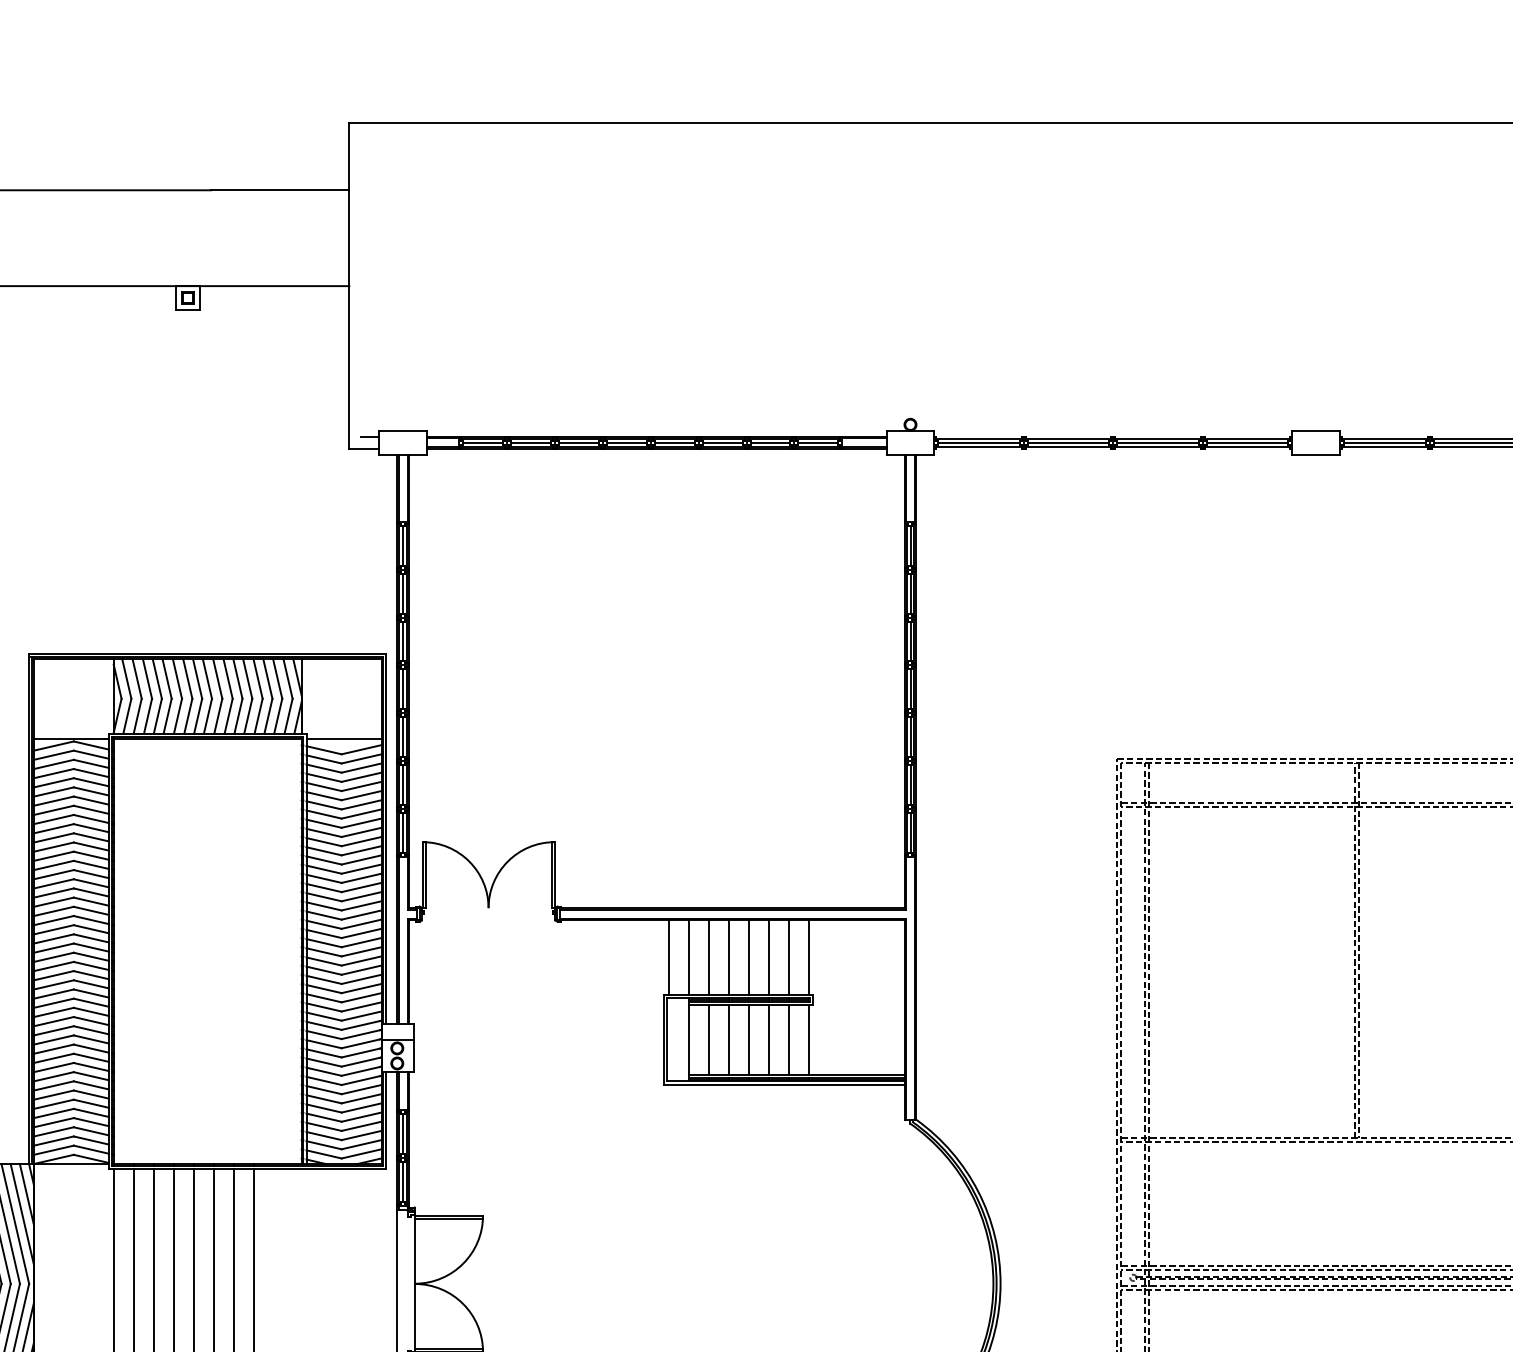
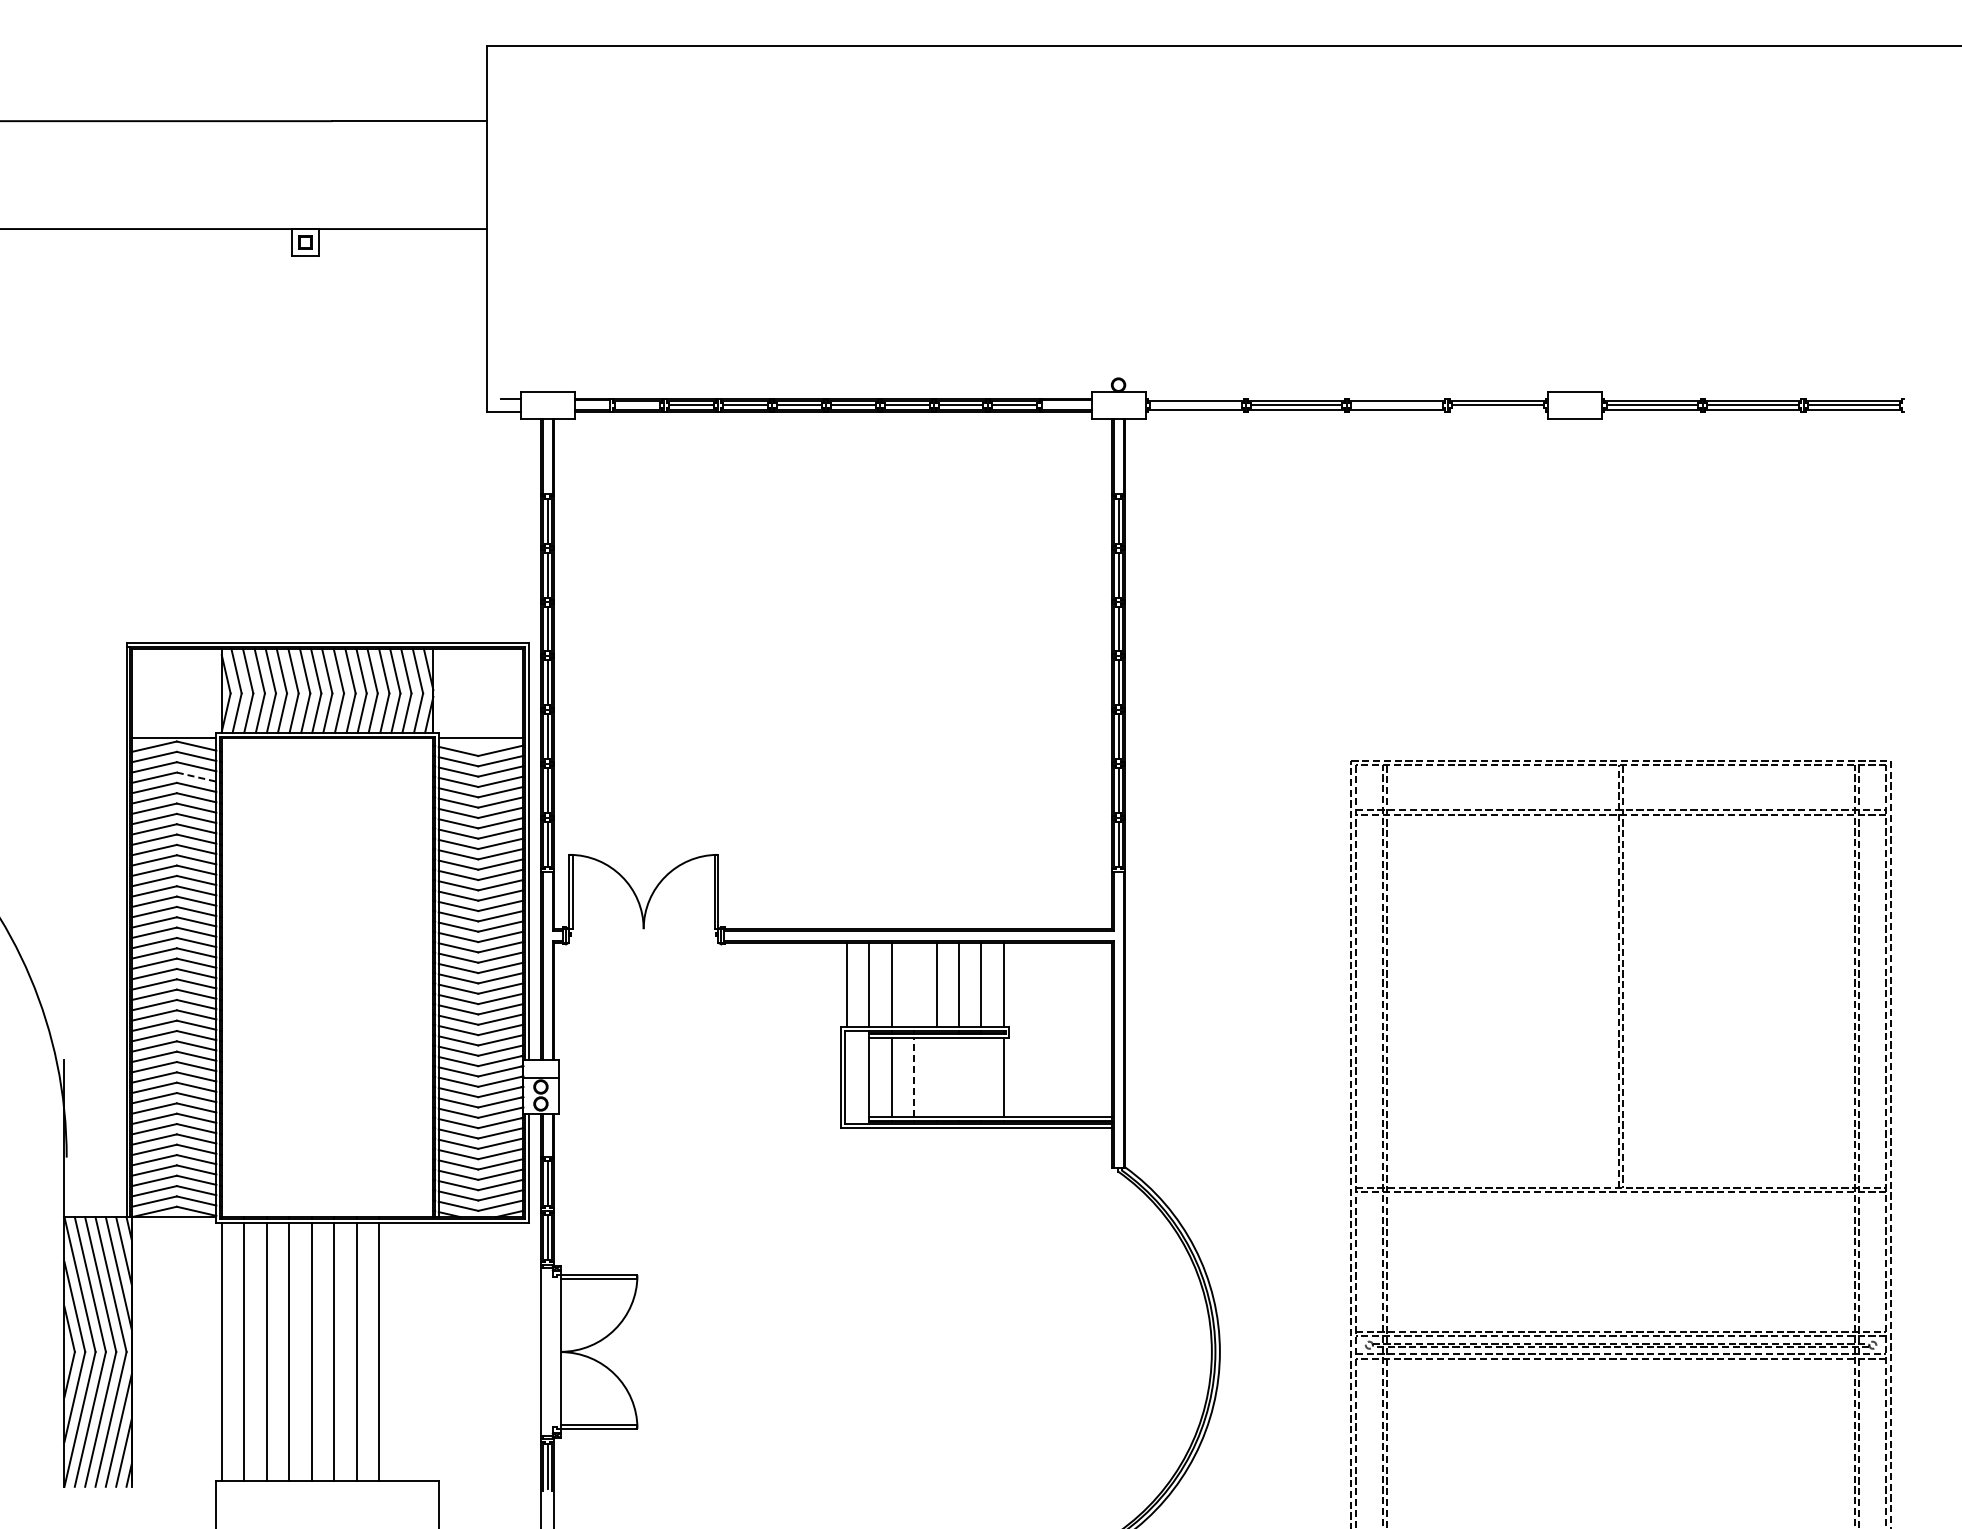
line: (482, 442) -> (636, 405), removed
line: (978, 442) -> (1195, 405), removed
line: (1158, 442) -> (1397, 405), removed
line: (1247, 446) -> (1497, 409), removed
line: (92, 773) -> (197, 777), solid -> dashed
line: (729, 957) -> (914, 984), removed
line: (729, 1039) -> (914, 1077), solid -> dashed
line: (748, 1039) -> (936, 1077), removed
line: (768, 1039) -> (958, 1077), removed
line: (788, 1039) -> (981, 1077), removed

